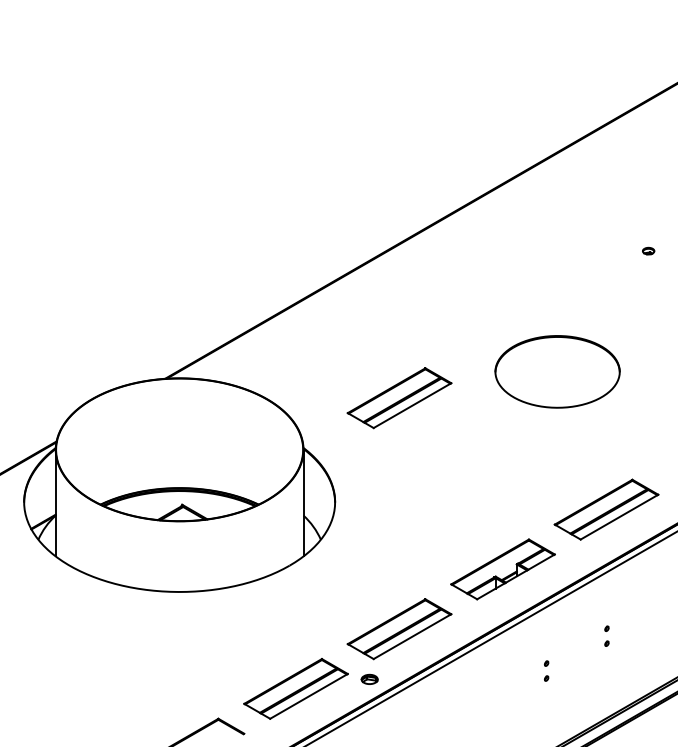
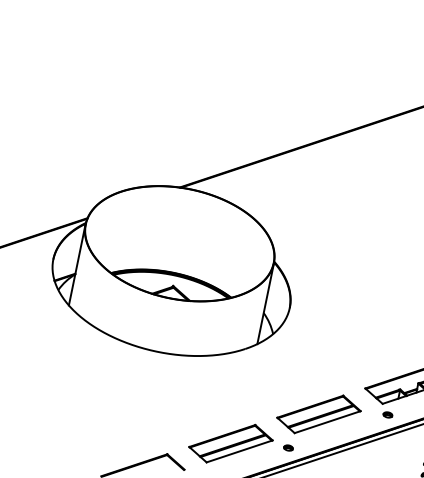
part: (399, 398) -> (354, 239), removed
part: (486, 611) -> (387, 414), added
part: (369, 679) -> (288, 448), size x0.71

